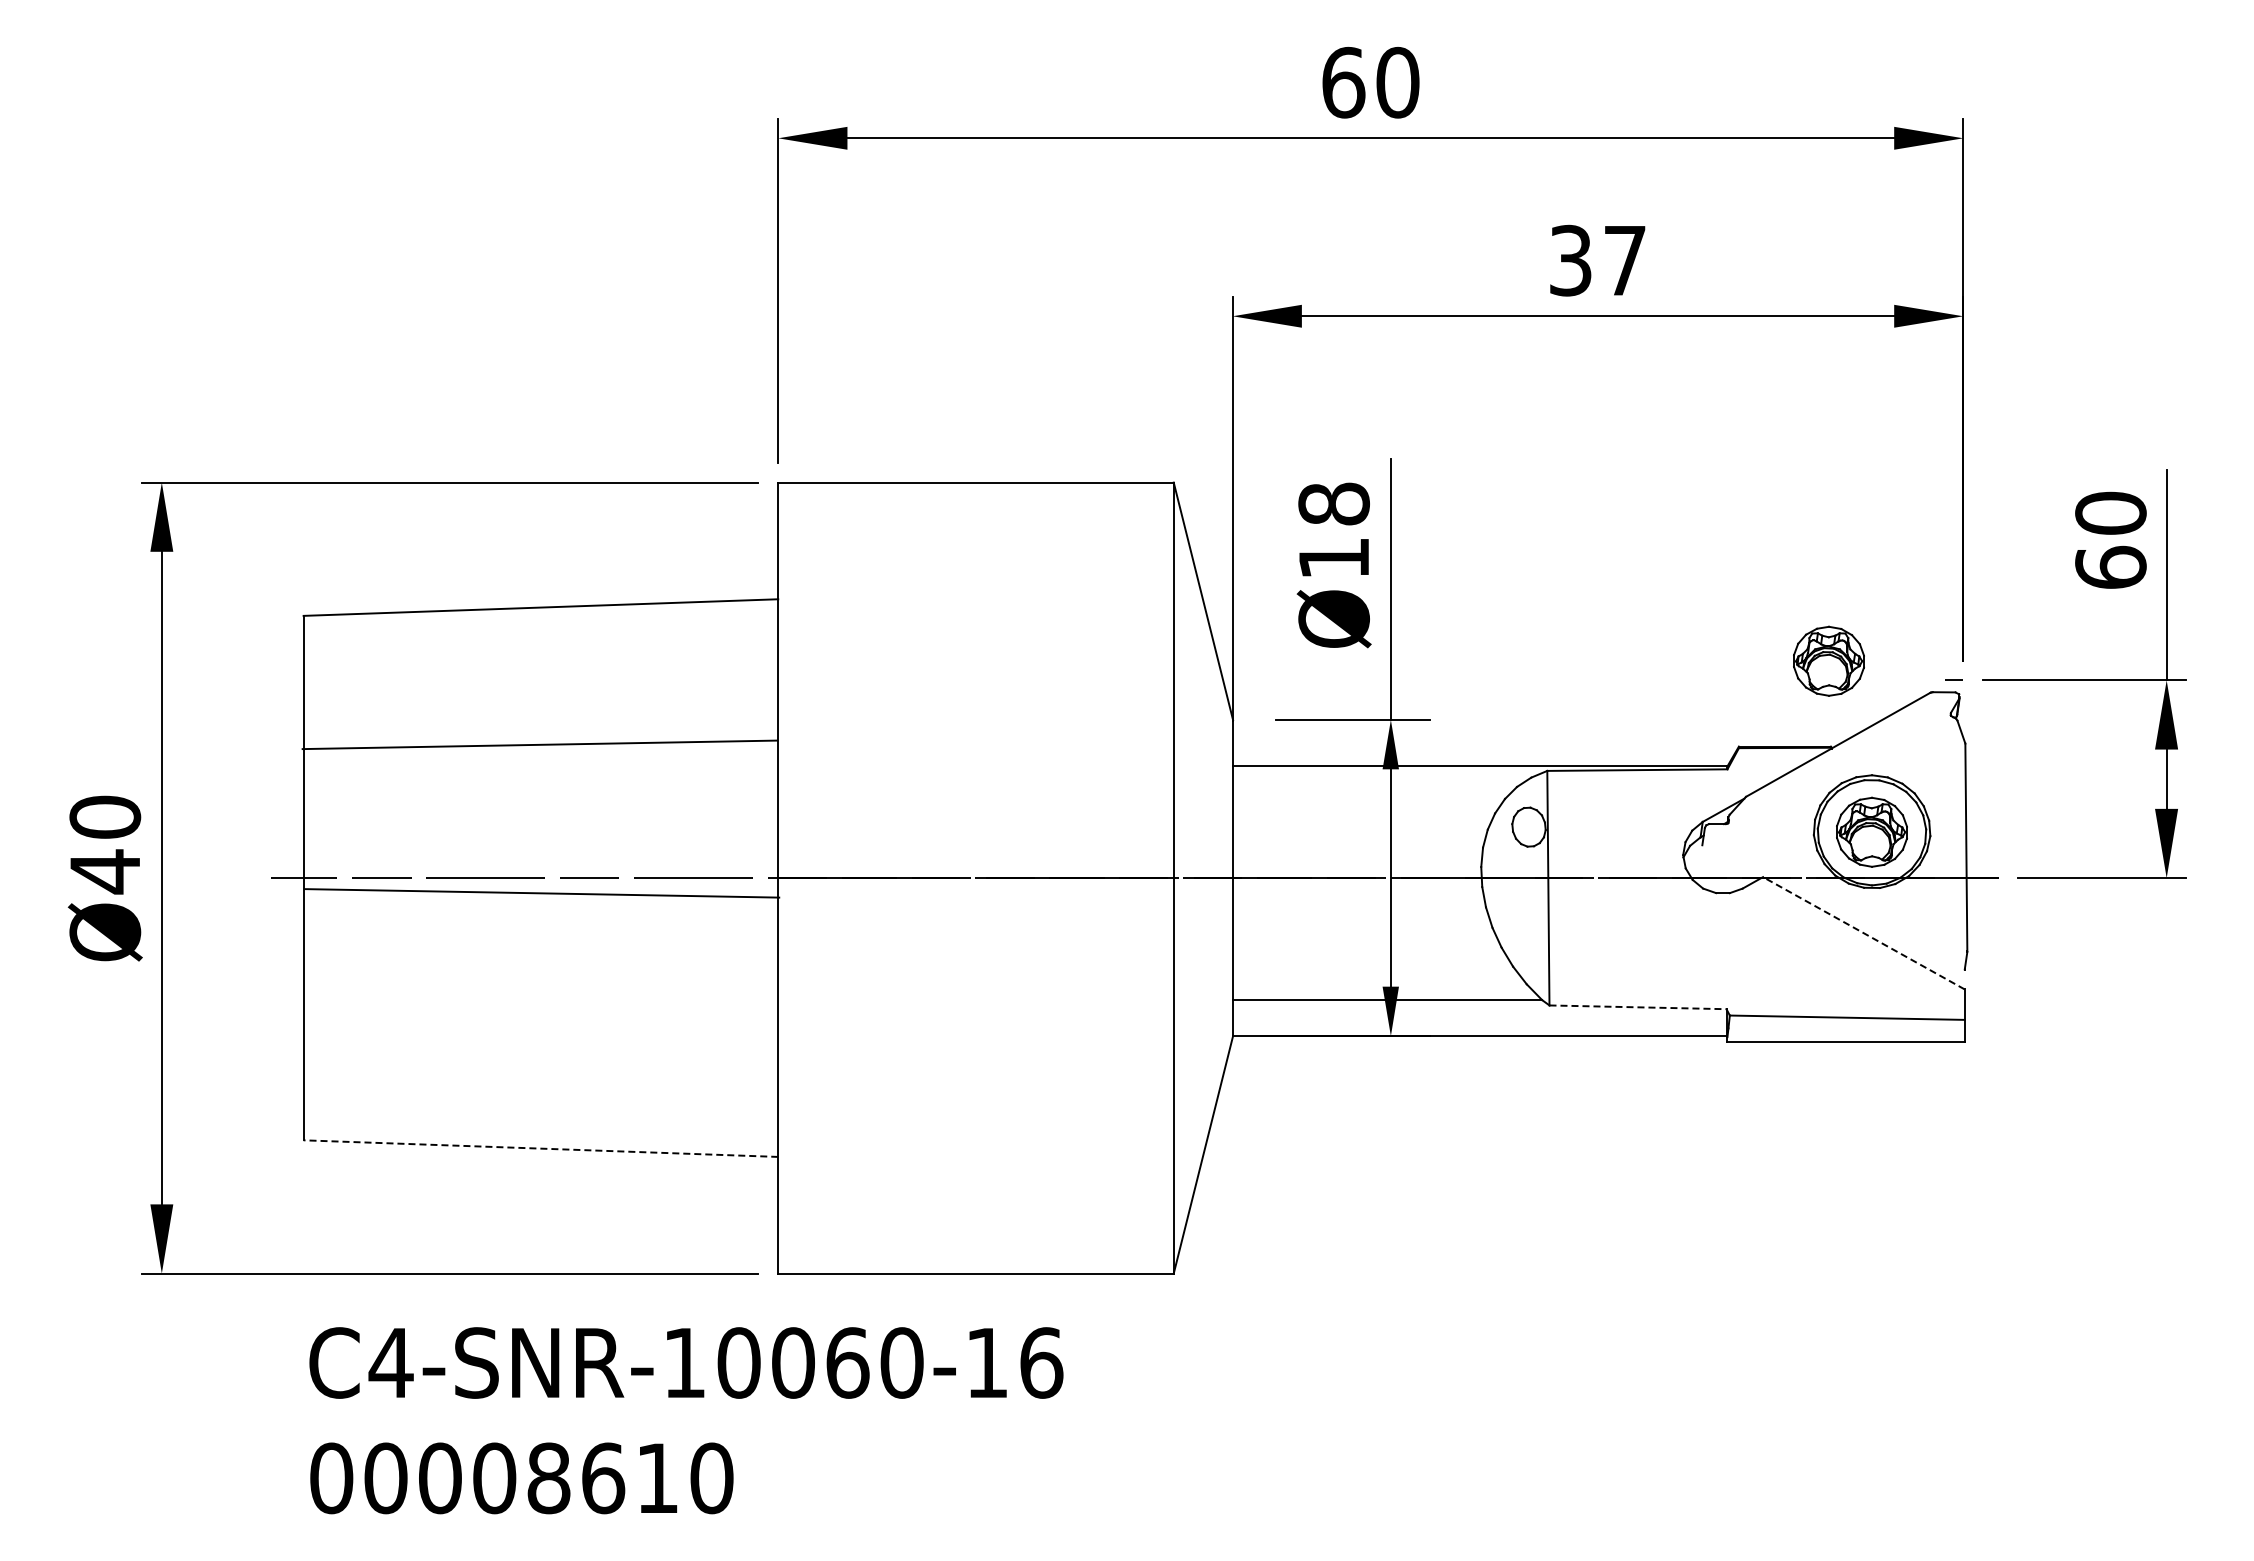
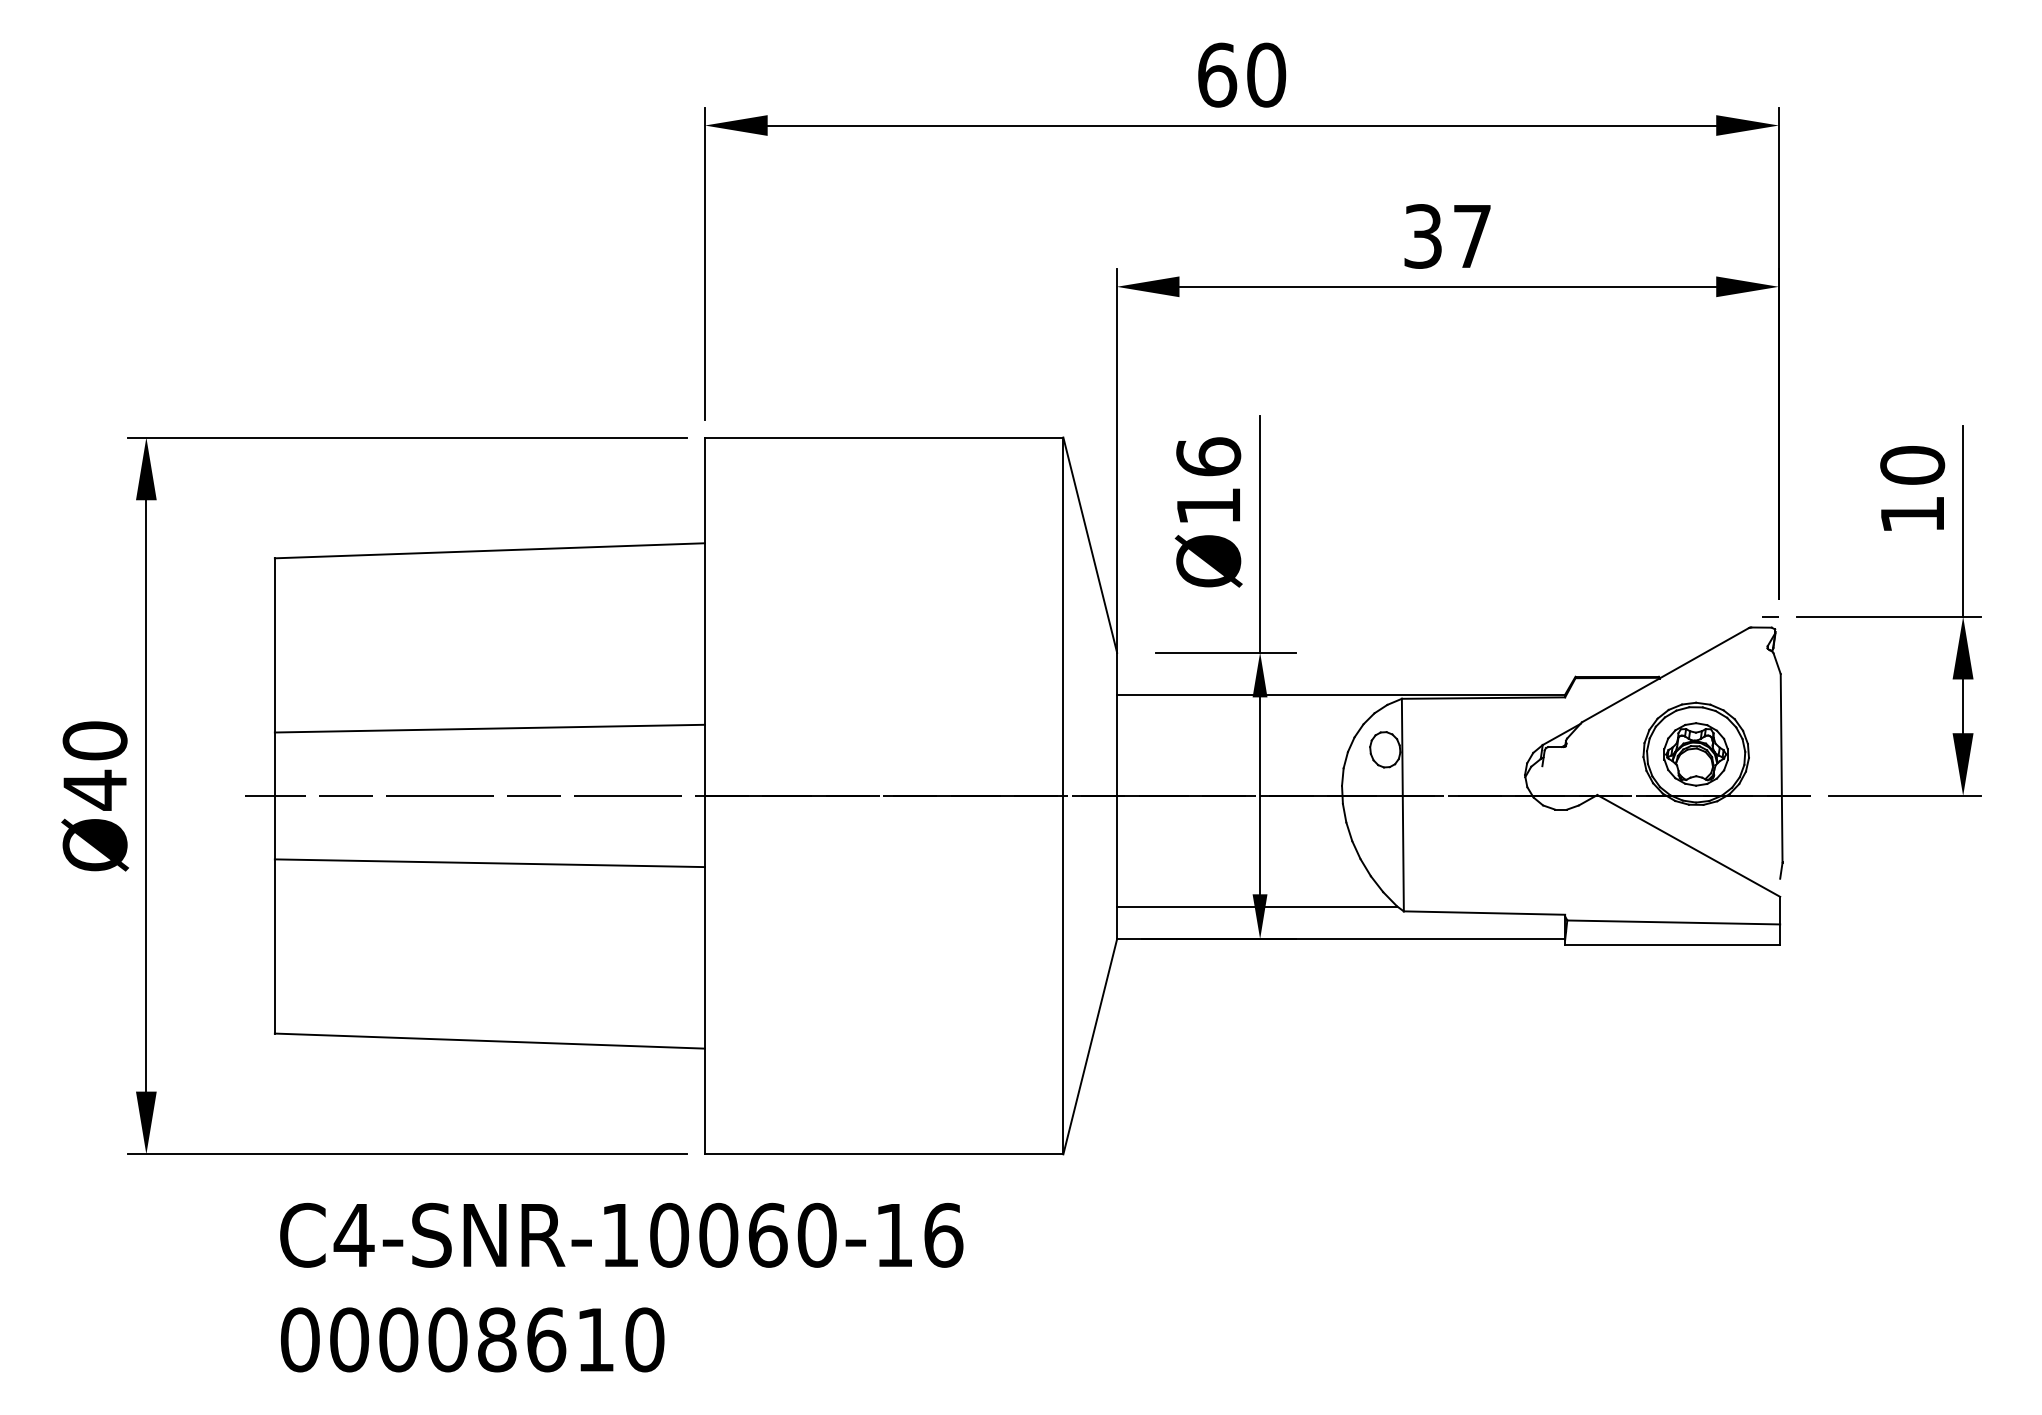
text: (1333, 503) -> (1208, 456), Ø18 -> Ø16
text: (2110, 566) -> (1912, 513), 60 -> 10
part: (1828, 660) -> (1656, 598), removed
line: (539, 744) -> (489, 728), moved
line: (541, 893) -> (489, 863), moved
line: (1863, 933) -> (1688, 846), dashed -> solid
line: (1638, 1007) -> (1484, 913), dashed -> solid
line: (540, 1148) -> (489, 1040), dashed -> solid

